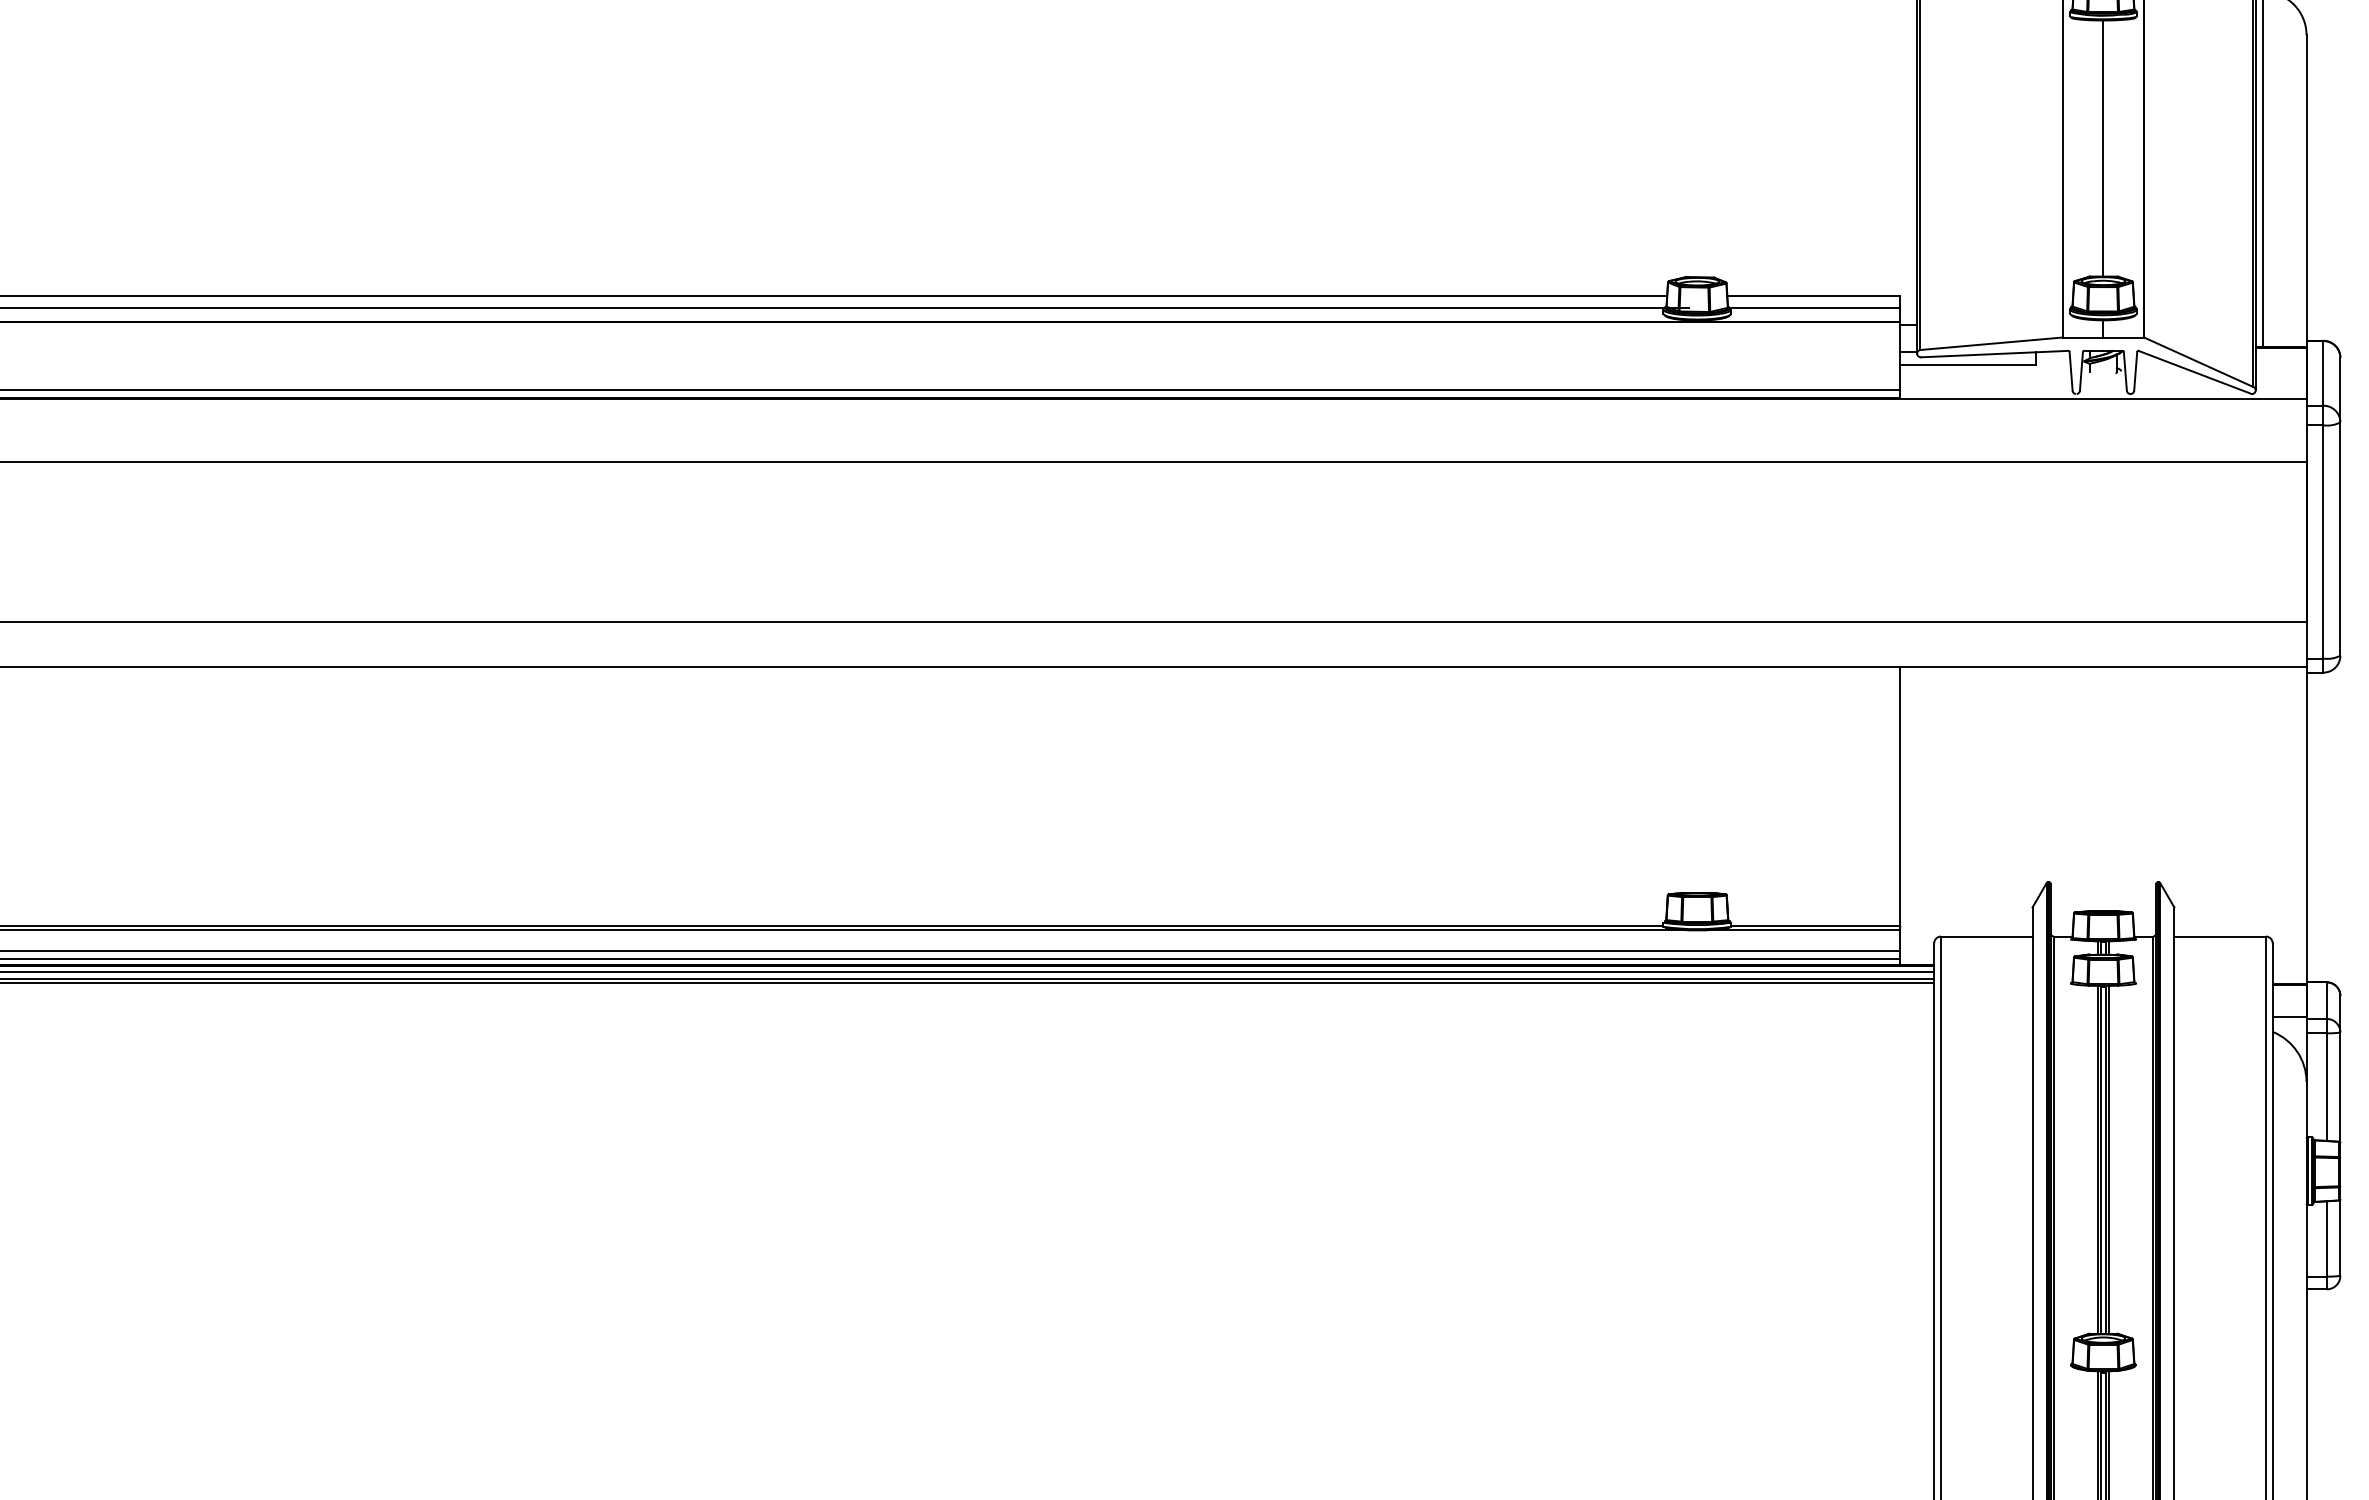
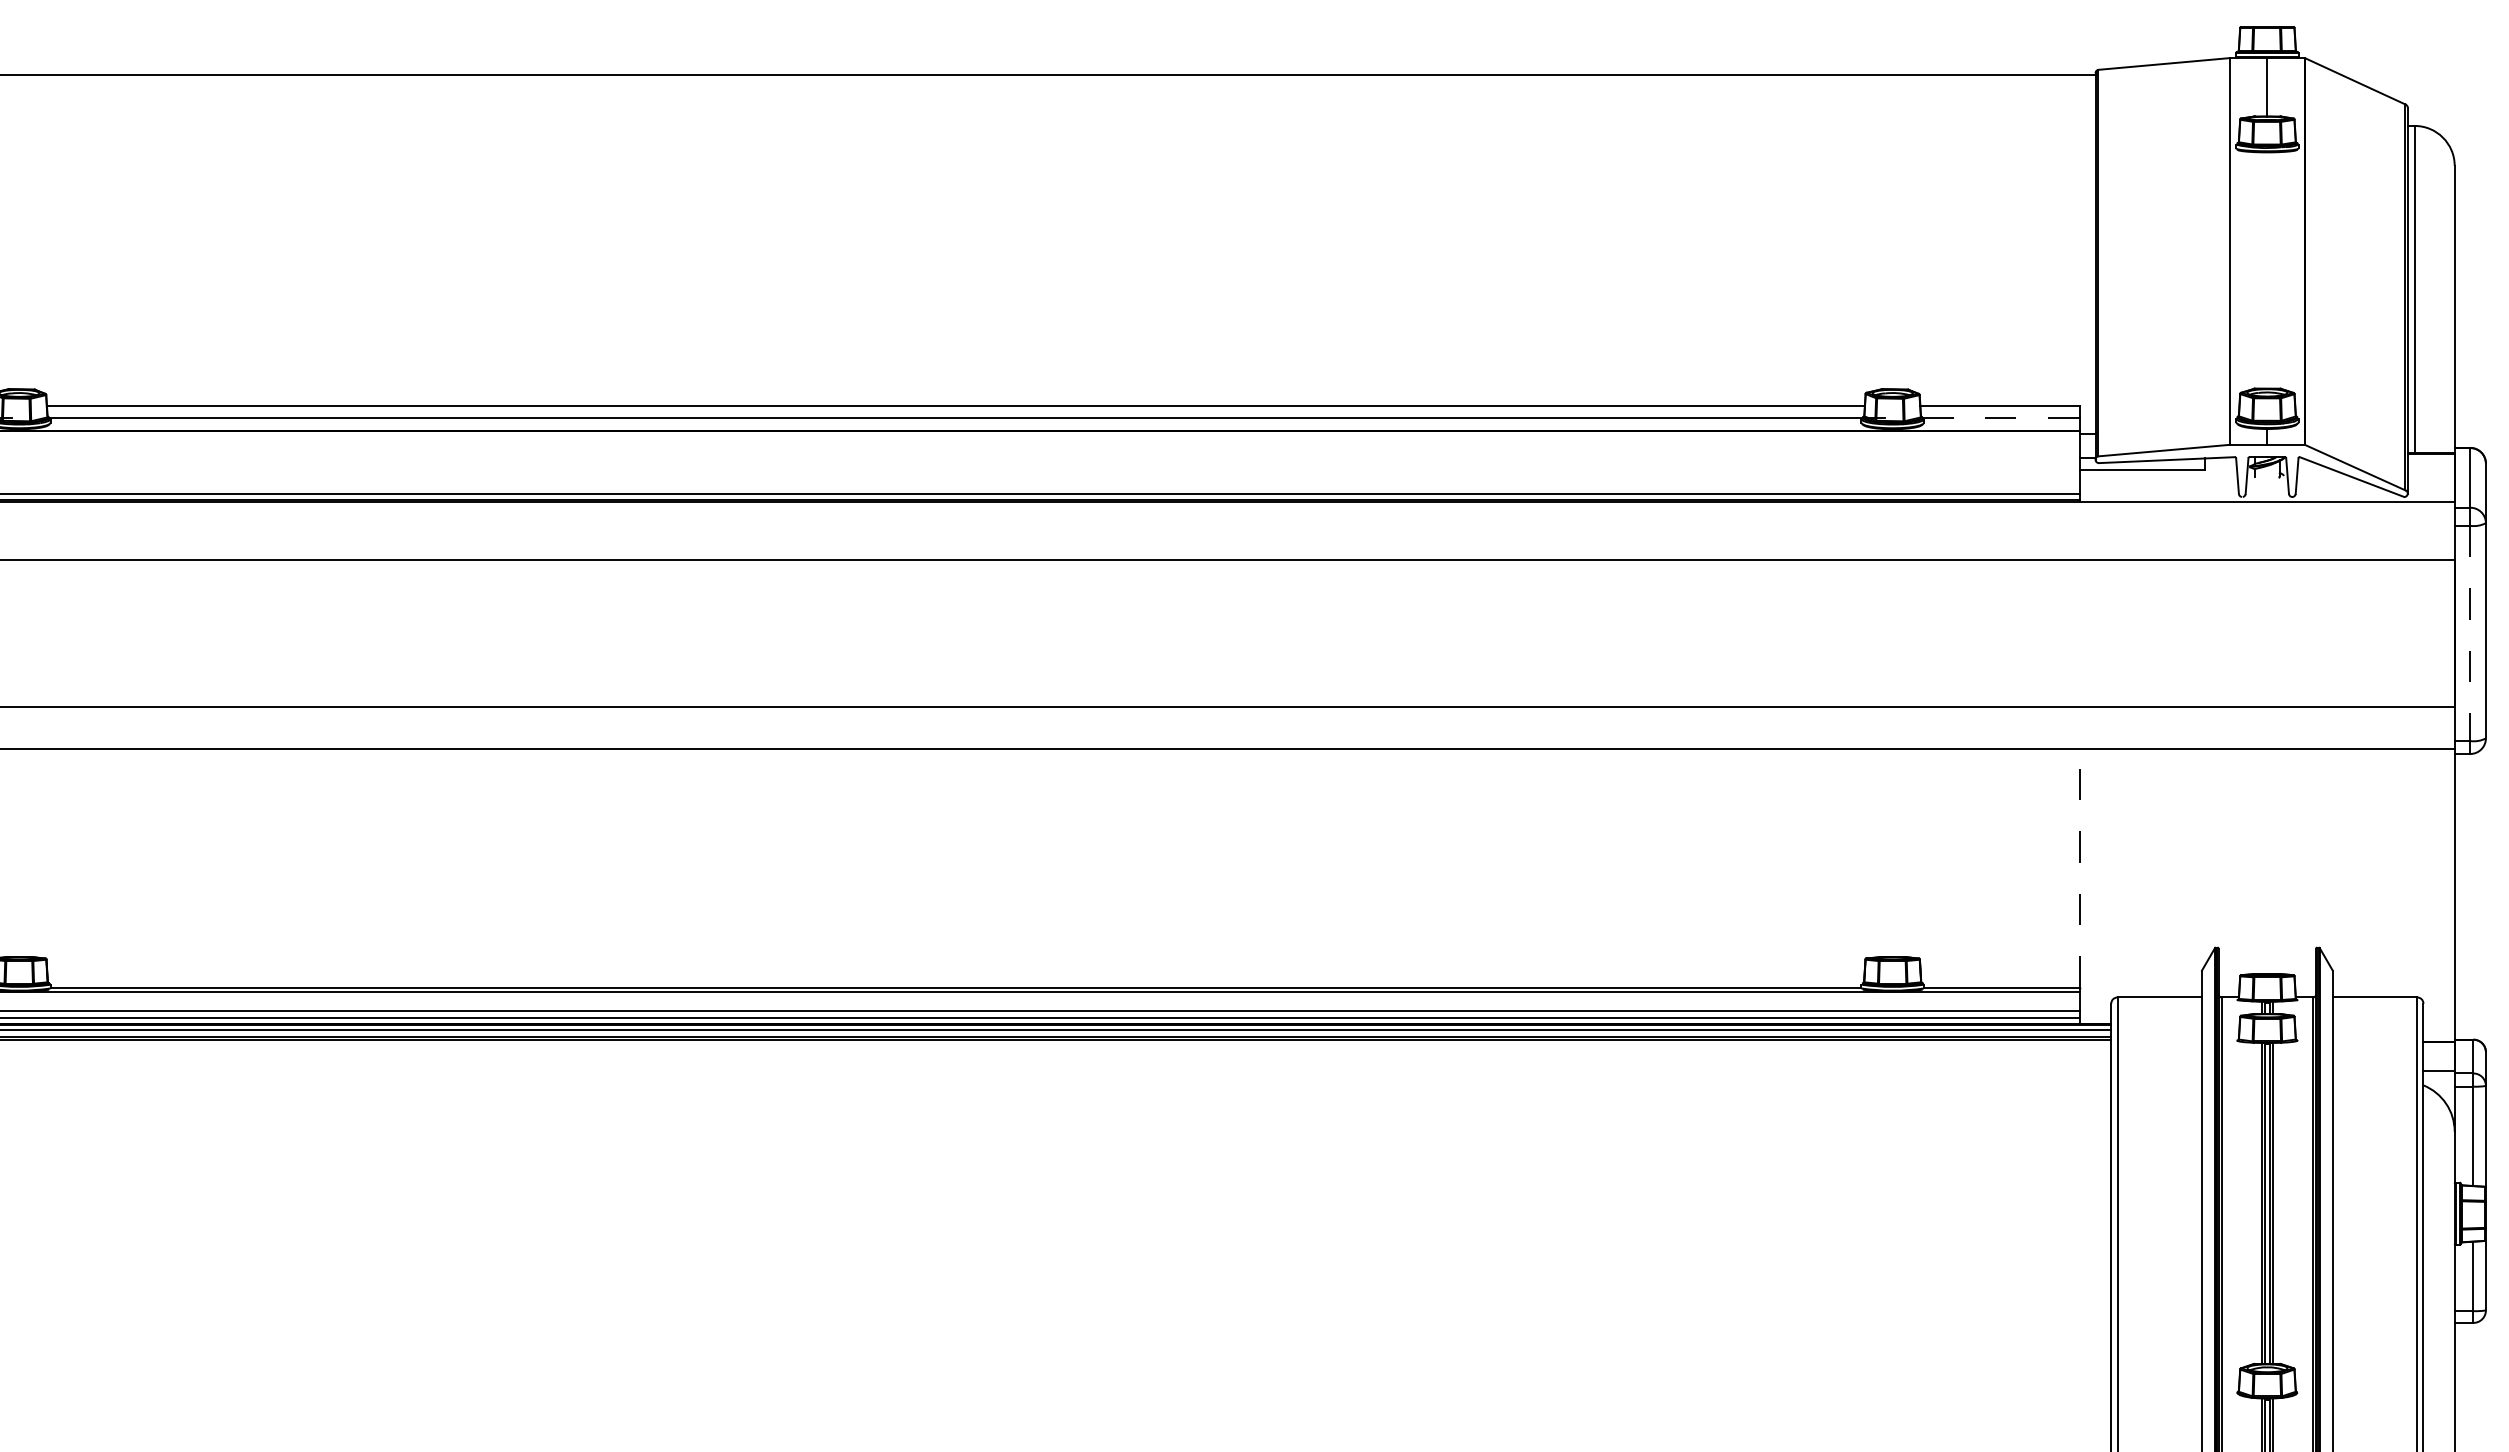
line: (2103, 148) -> (2267, 270), removed
line: (1815, 307) -> (2001, 417), solid -> dashed
line: (2323, 542) -> (2470, 633), solid -> dashed
line: (1900, 796) -> (2080, 868), solid -> dashed

